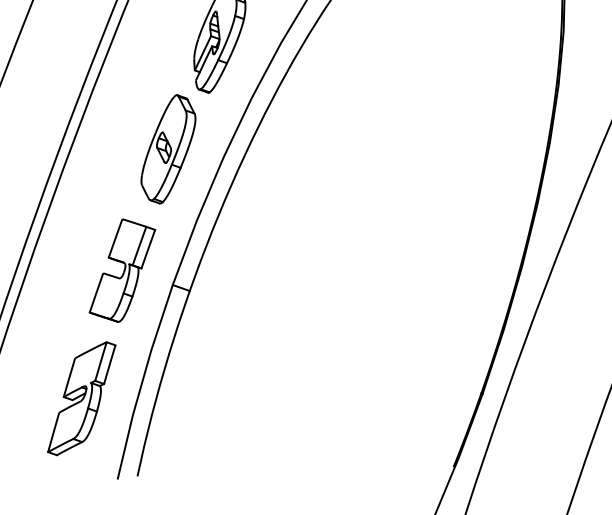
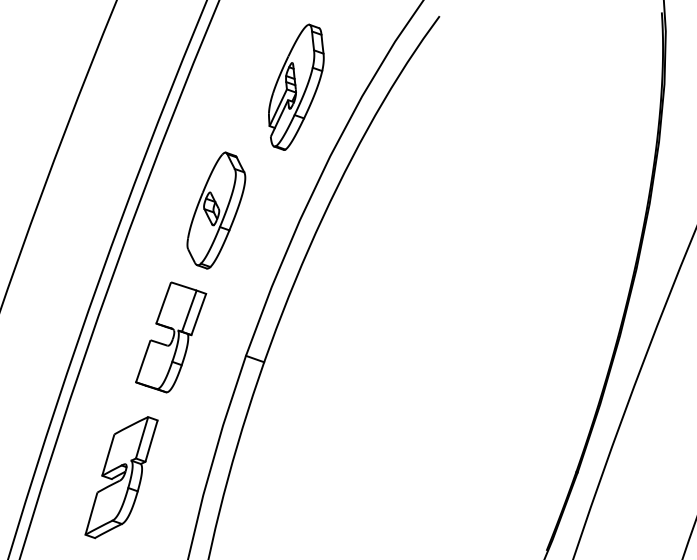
part: (168, 149) -> (216, 210), moved
part: (122, 270) -> (171, 337), moved
part: (81, 398) -> (121, 477), moved

